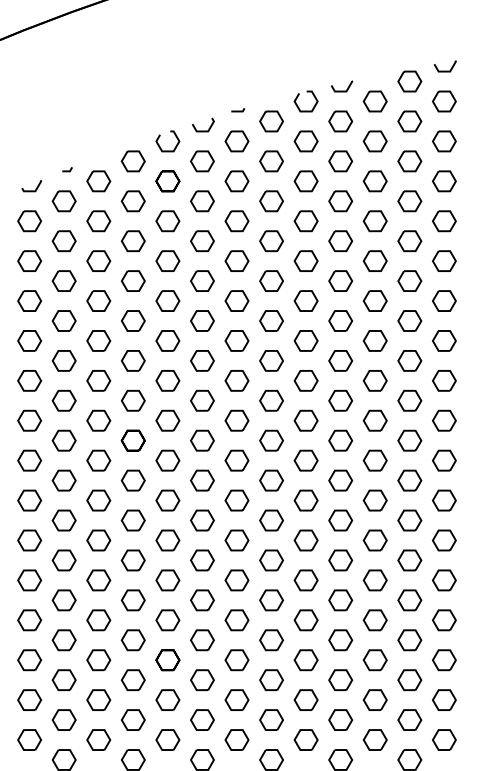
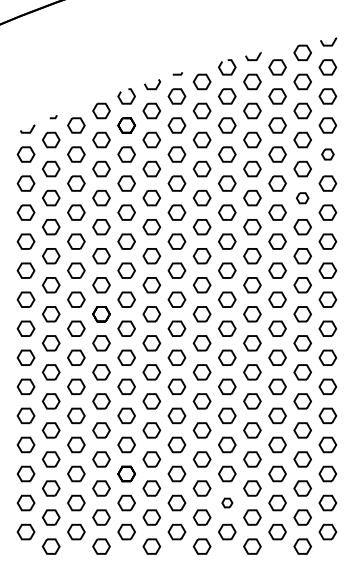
part: (443, 221) -> (327, 154), size x0.7
part: (409, 281) -> (302, 198), size x0.7
part: (306, 699) -> (227, 502), size x0.6

